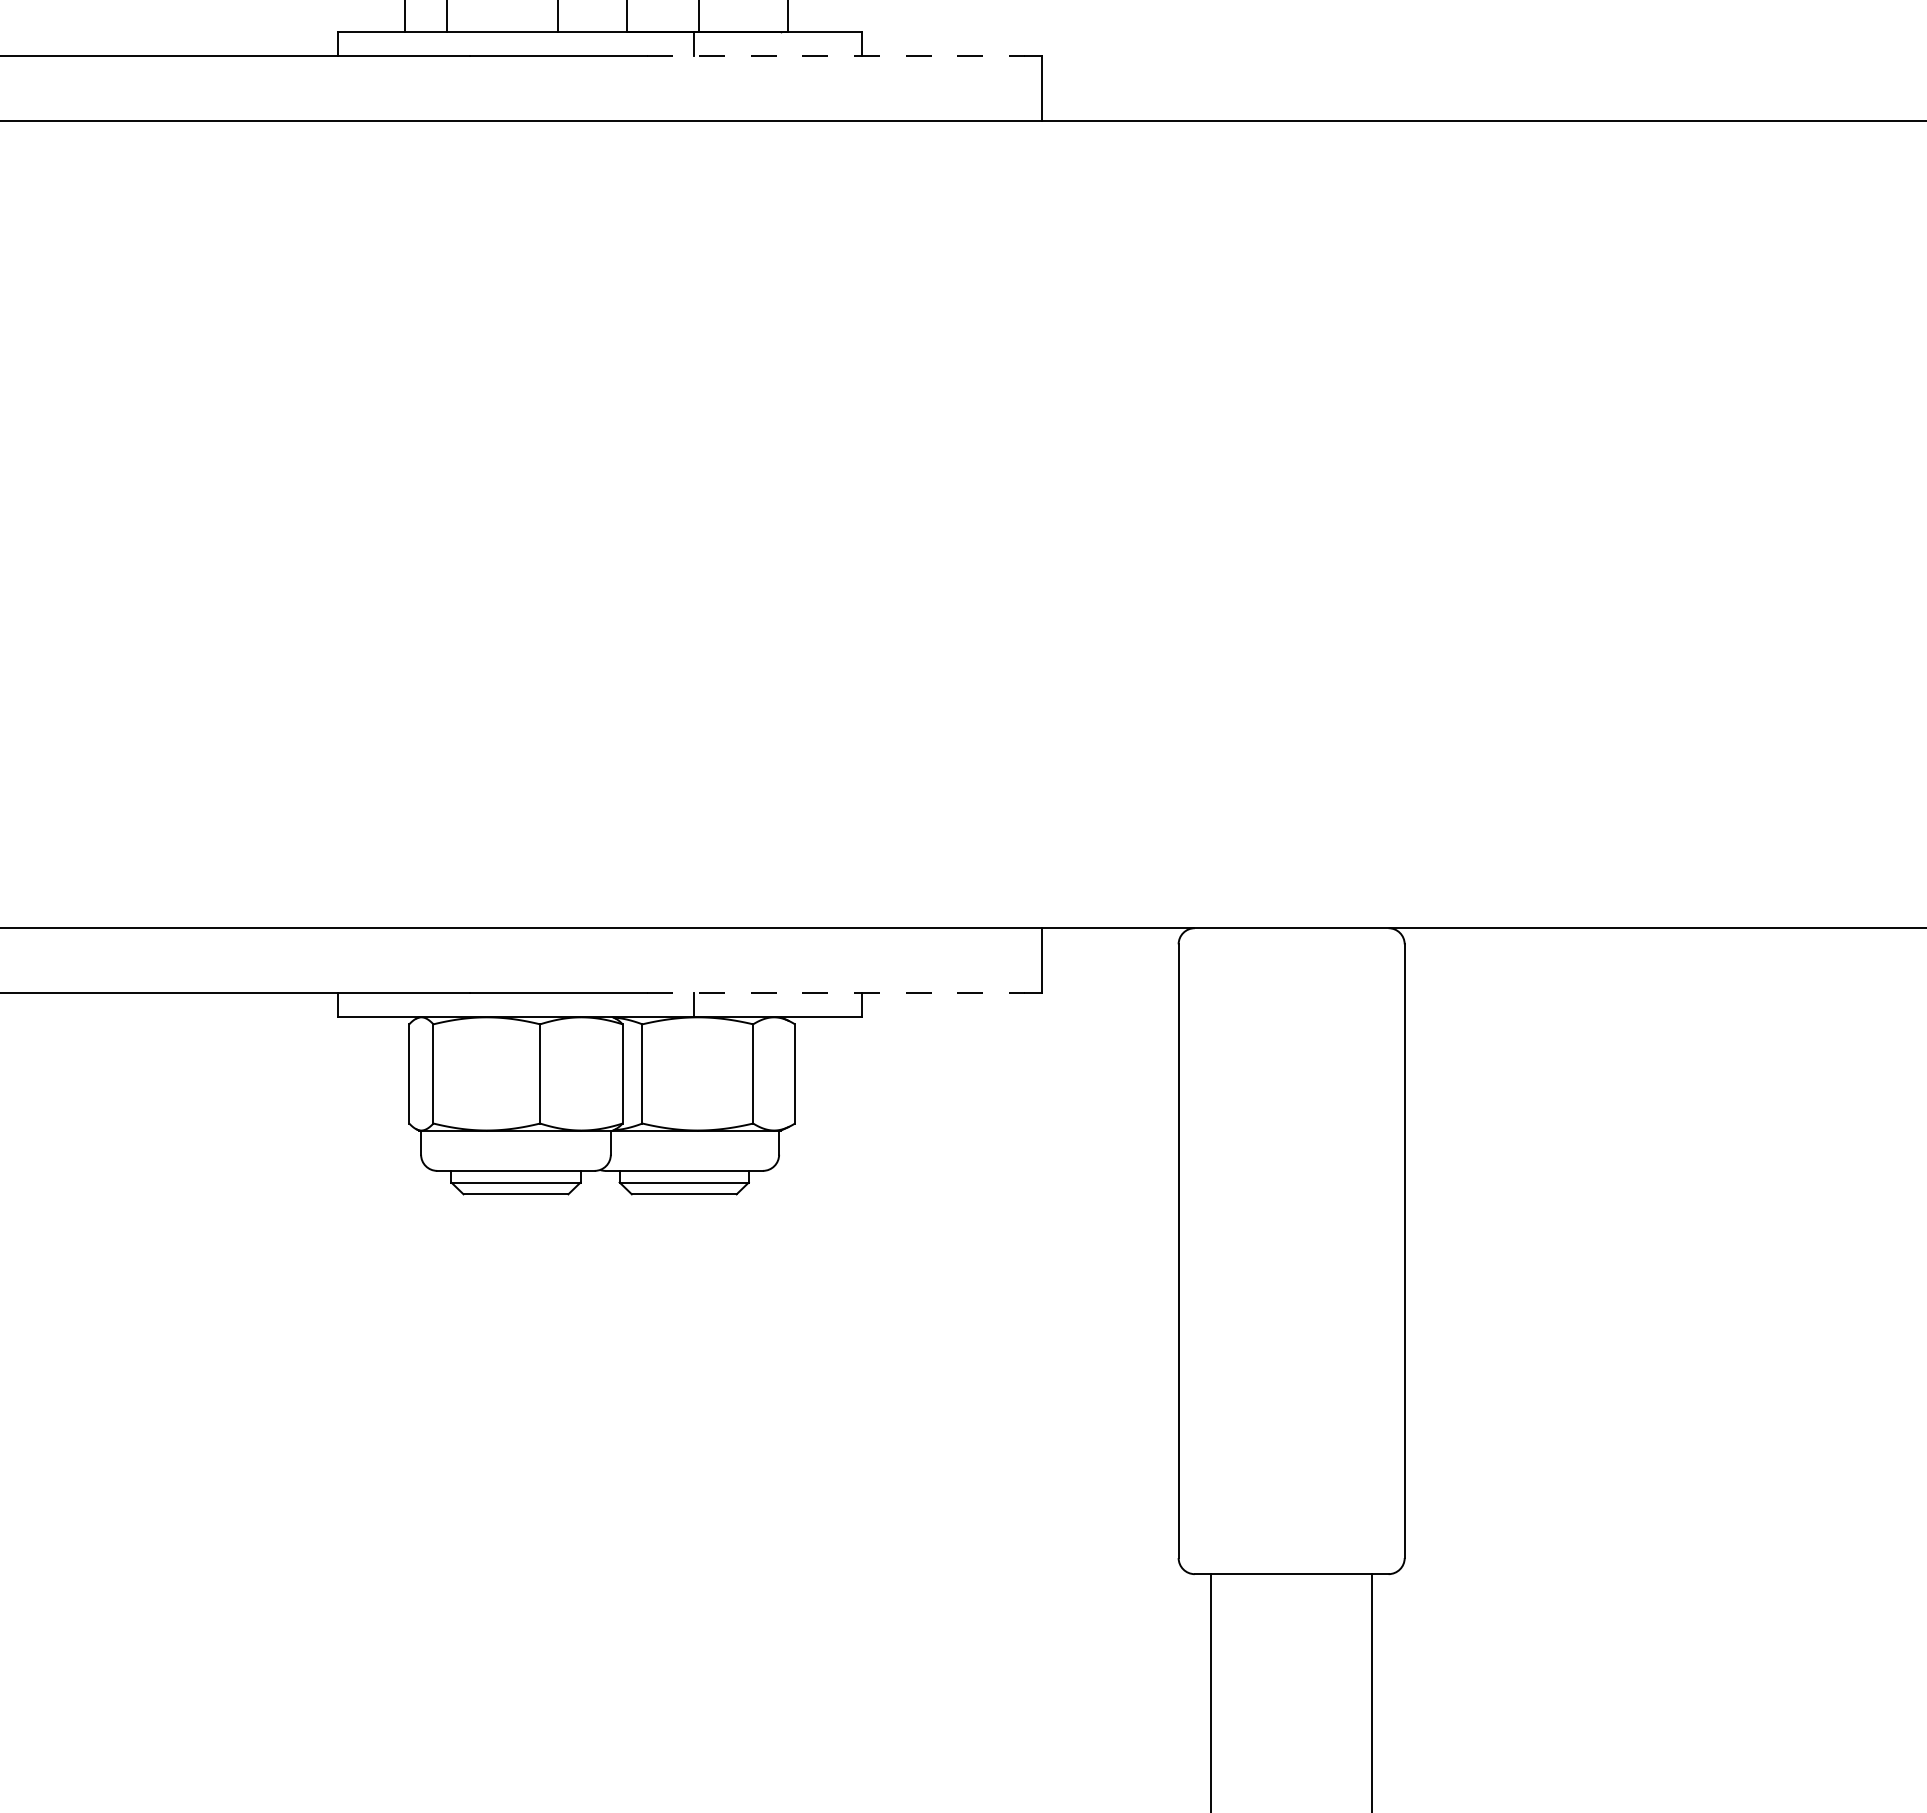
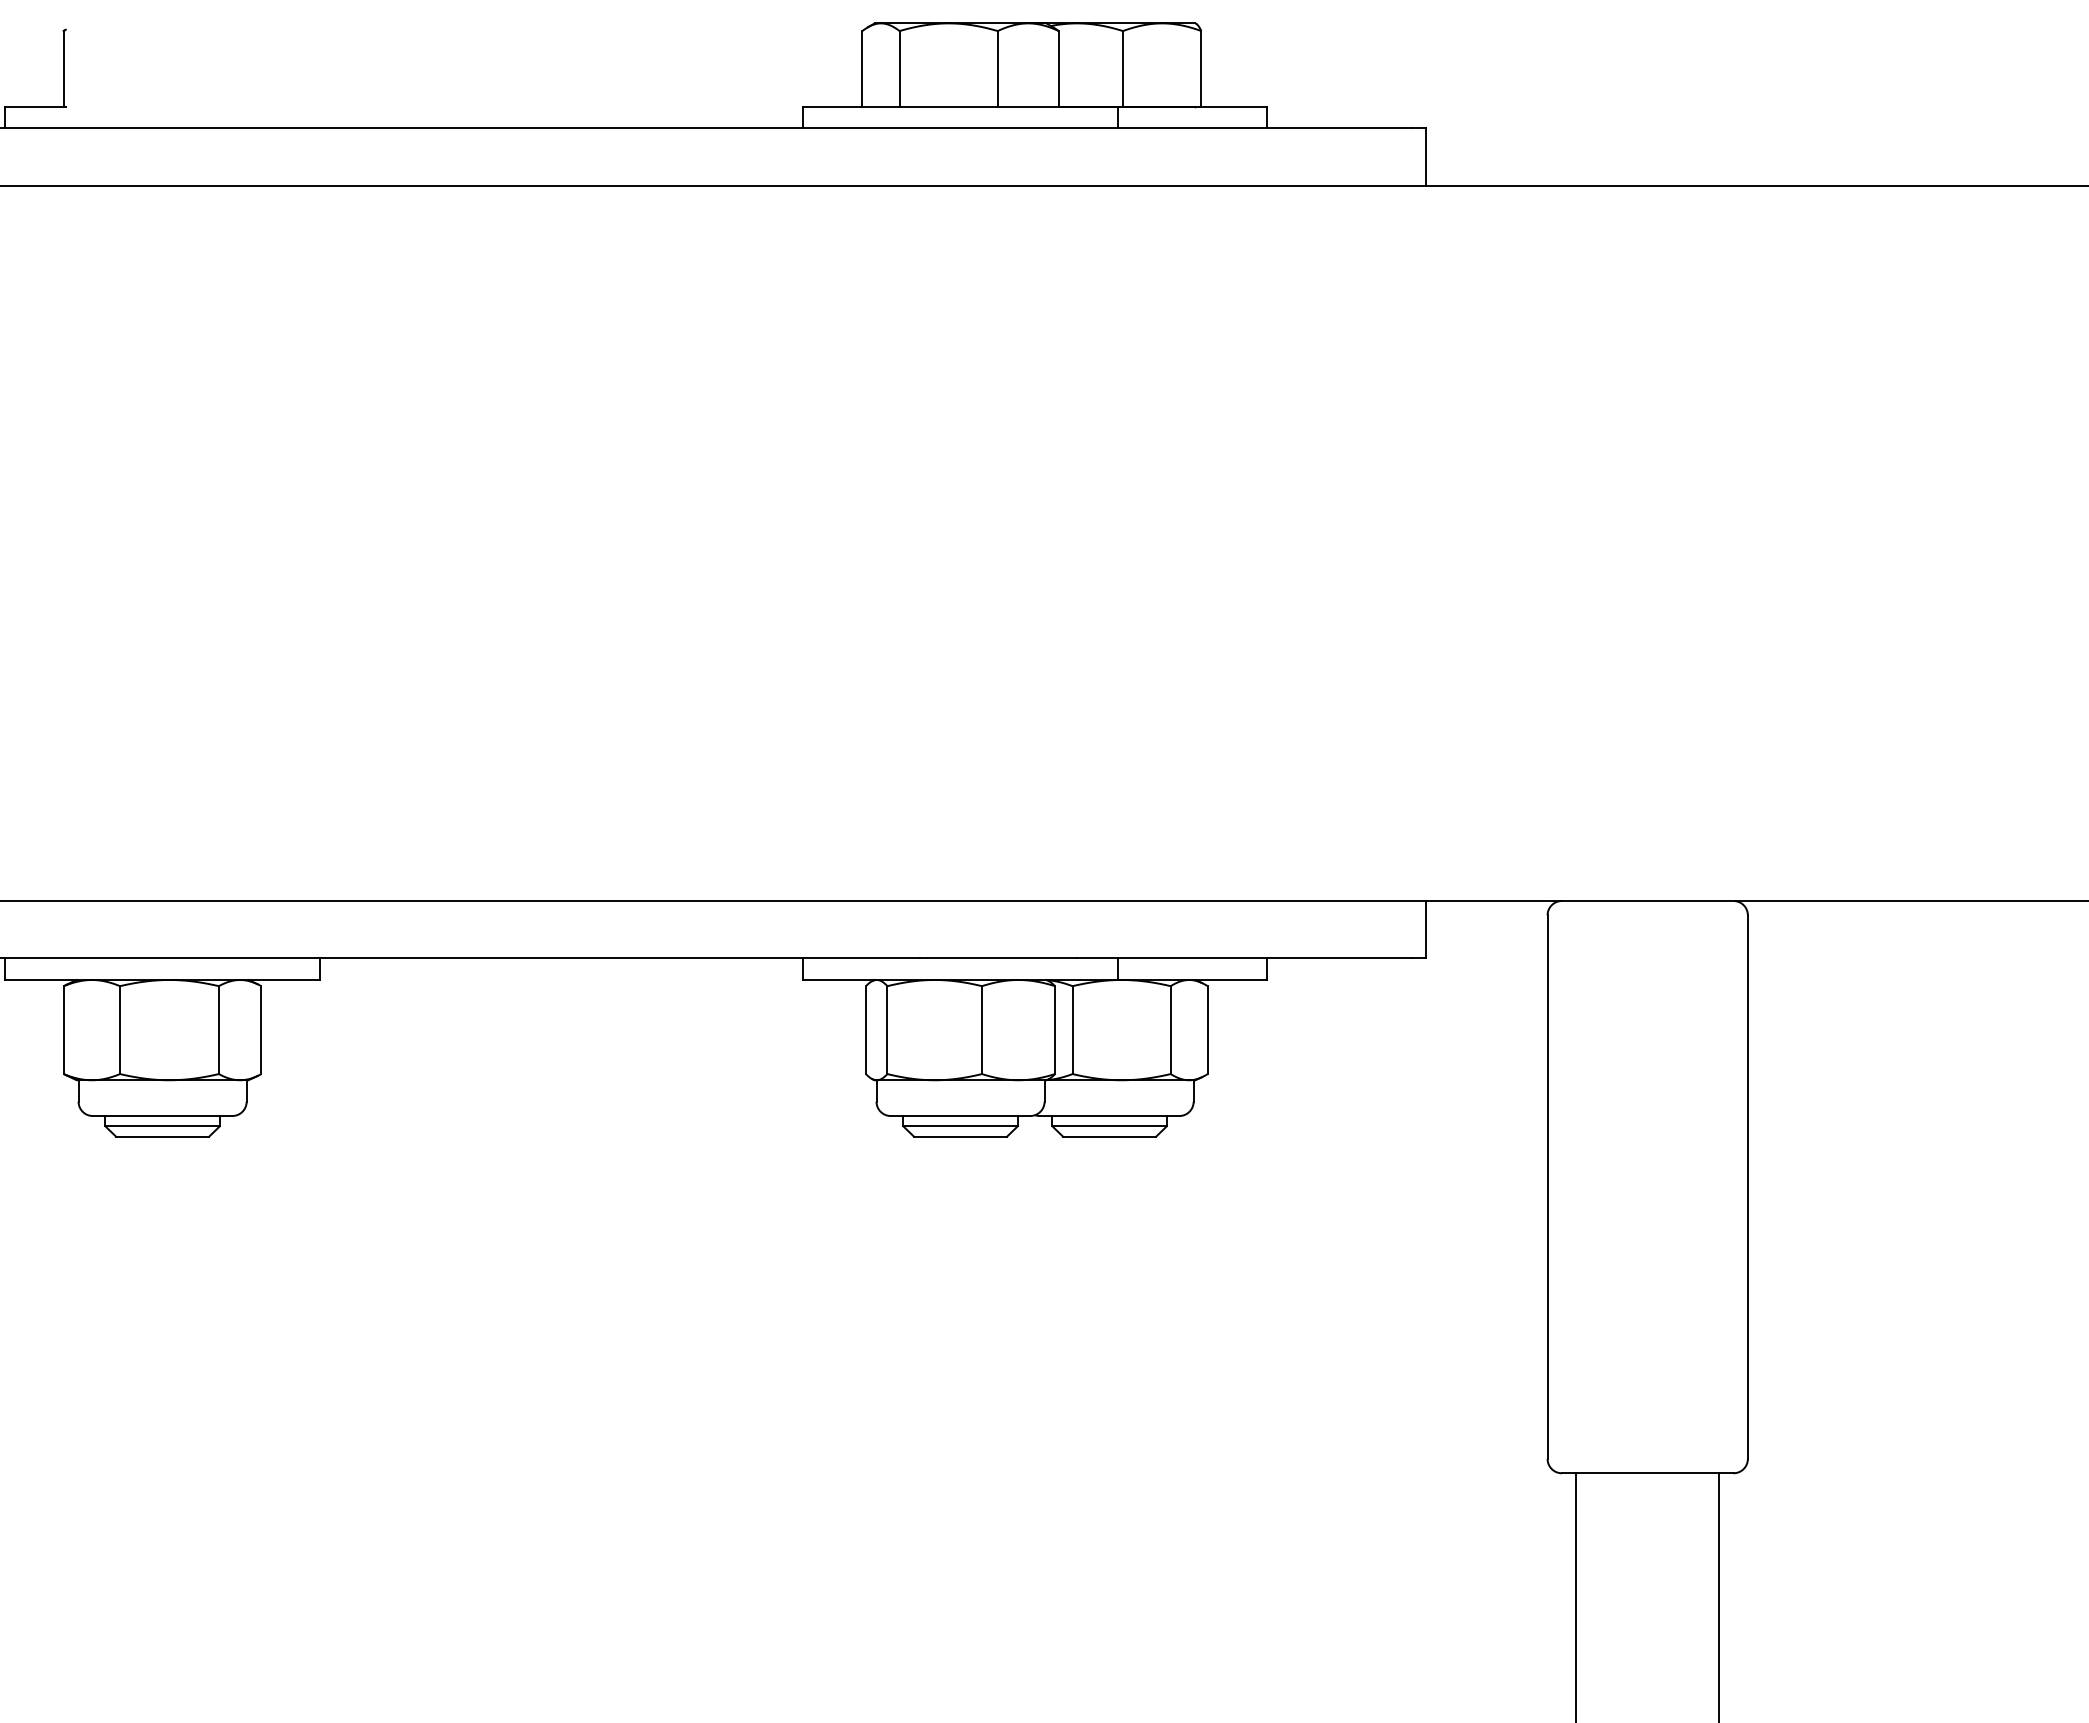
line: (836, 56) -> (1244, 128), dashed -> solid
line: (836, 993) -> (1244, 958), dashed -> solid

